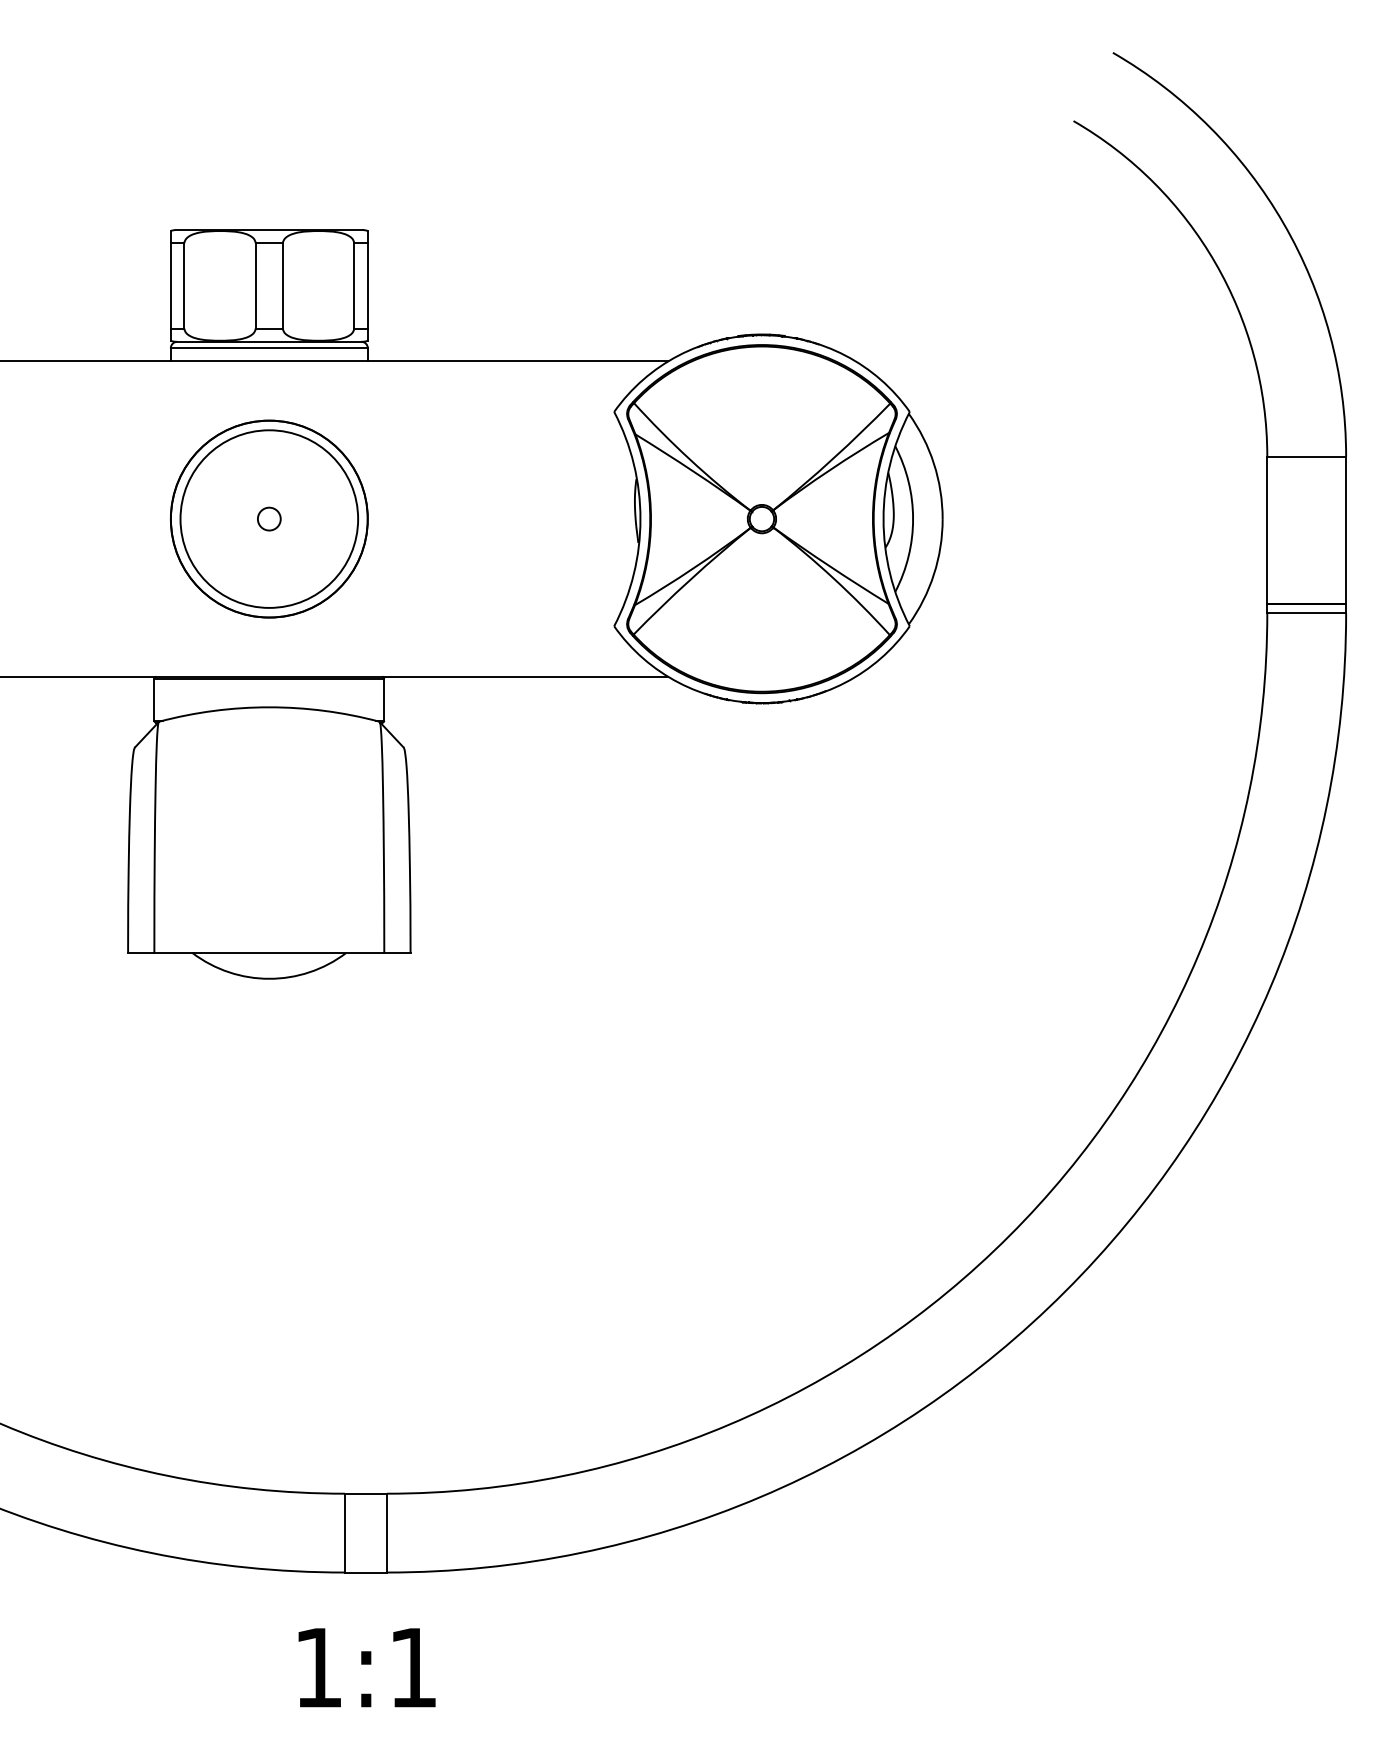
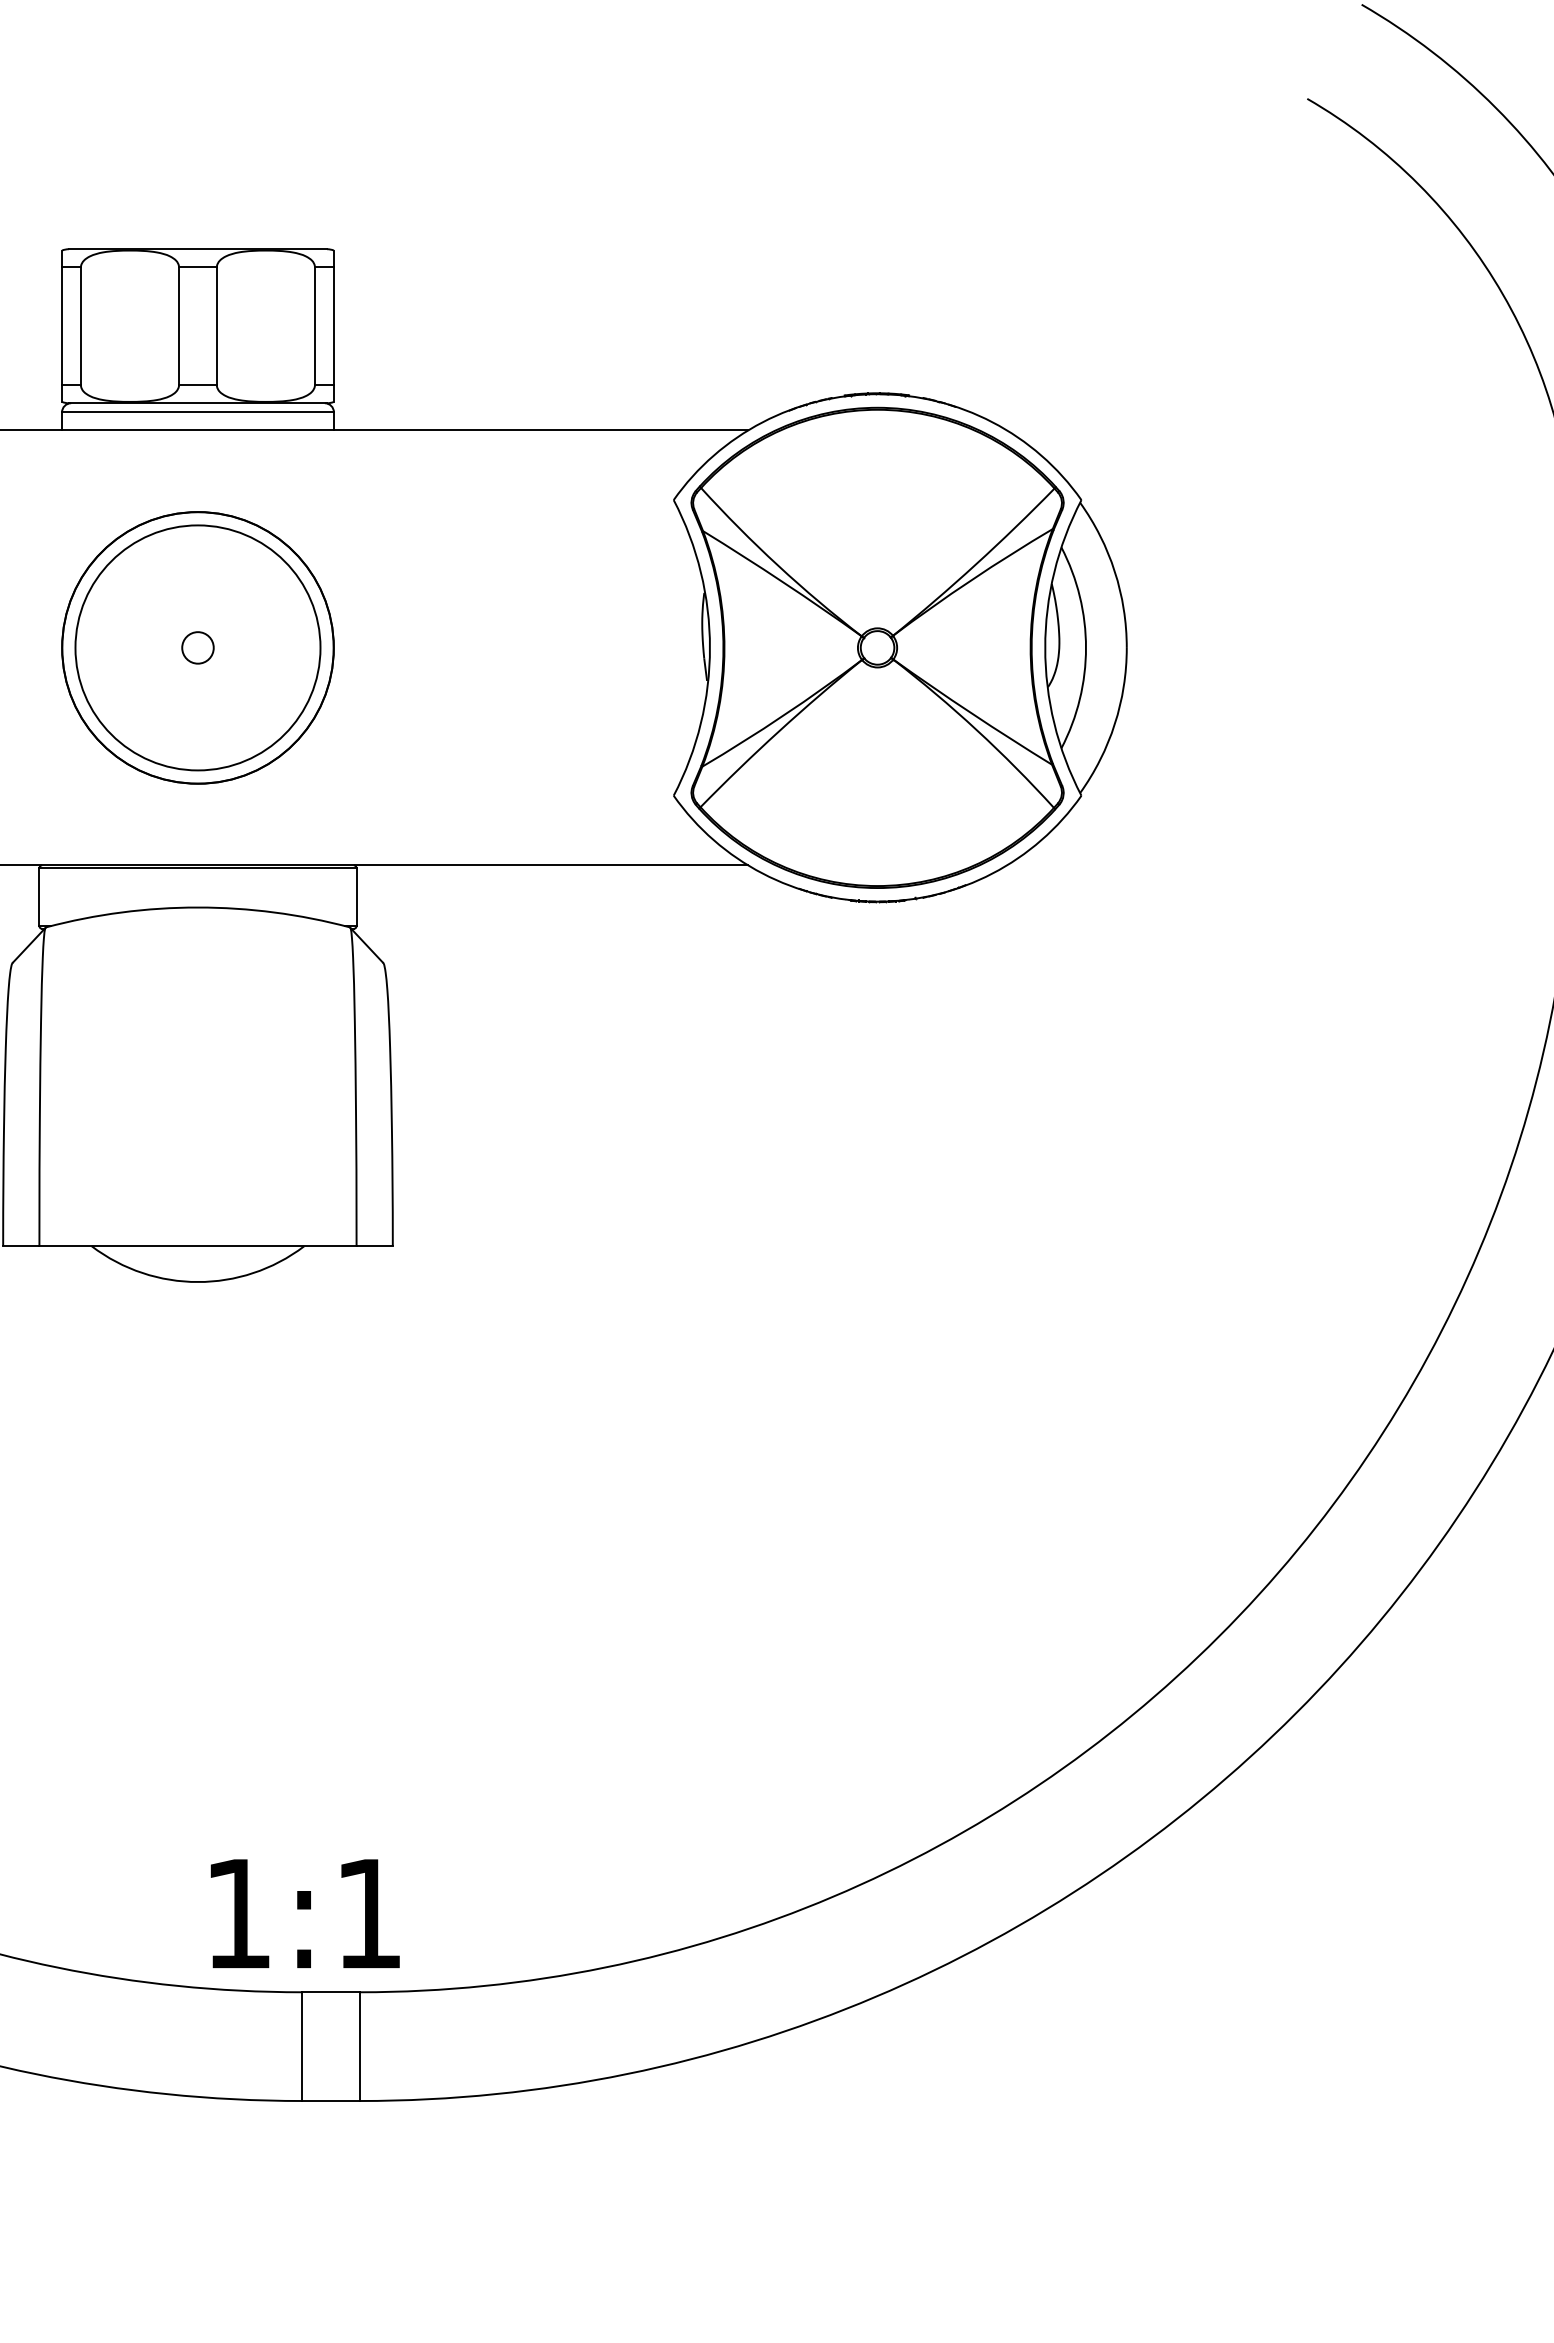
text: (366, 1667) -> (304, 1913), moved

